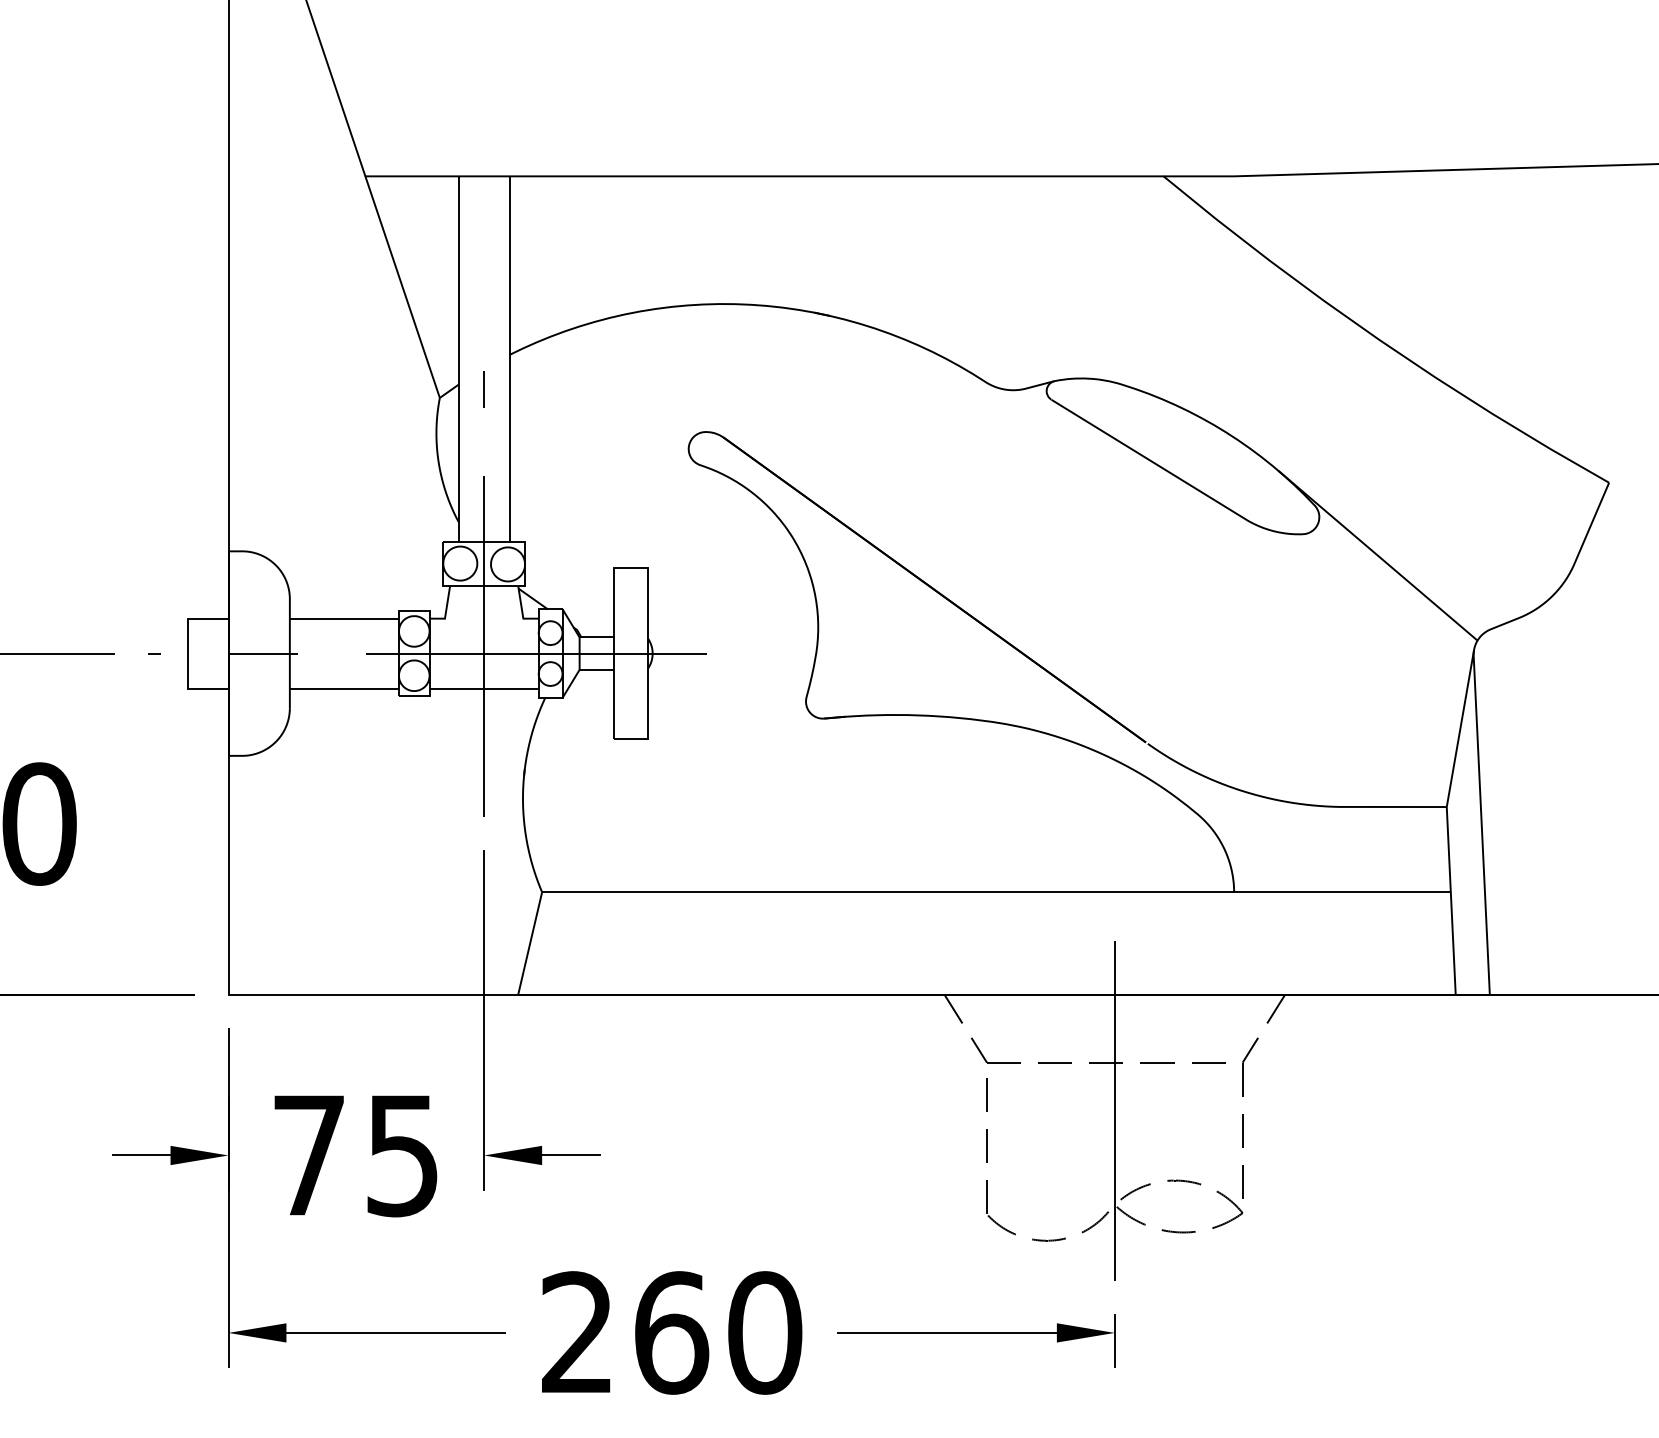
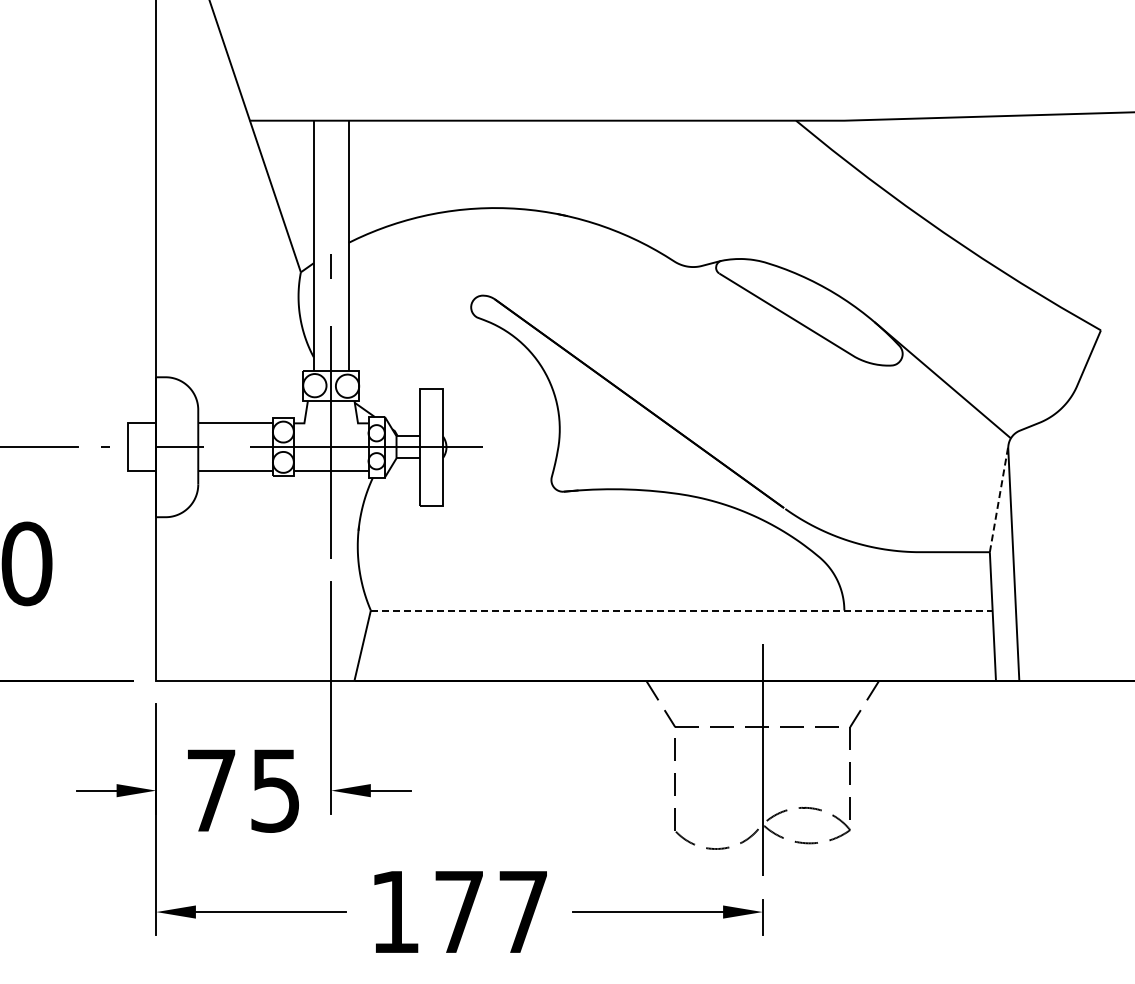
line: (1460, 728) -> (999, 498), solid -> dashed
line: (996, 892) -> (681, 610), solid -> dashed
text: (671, 1332) -> (459, 911), 260 -> 177

